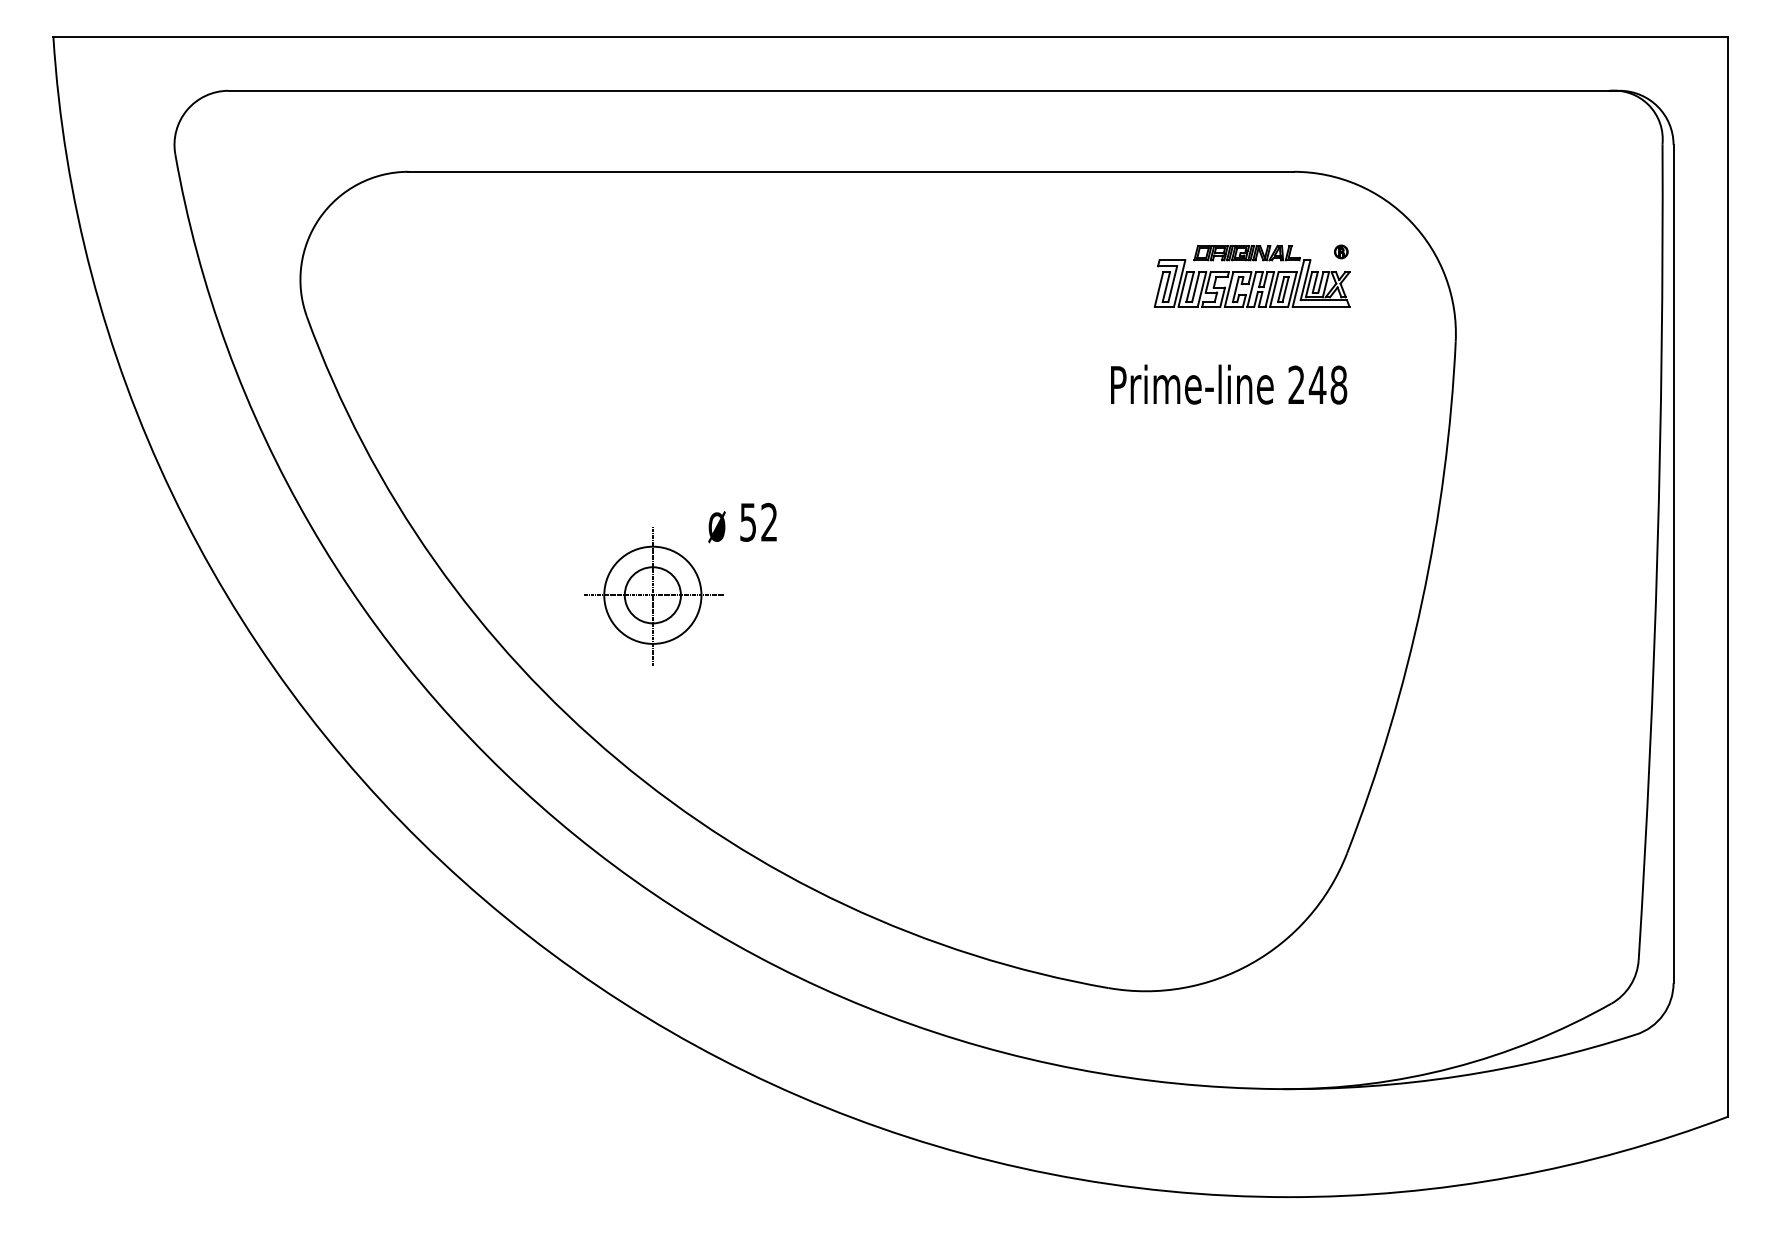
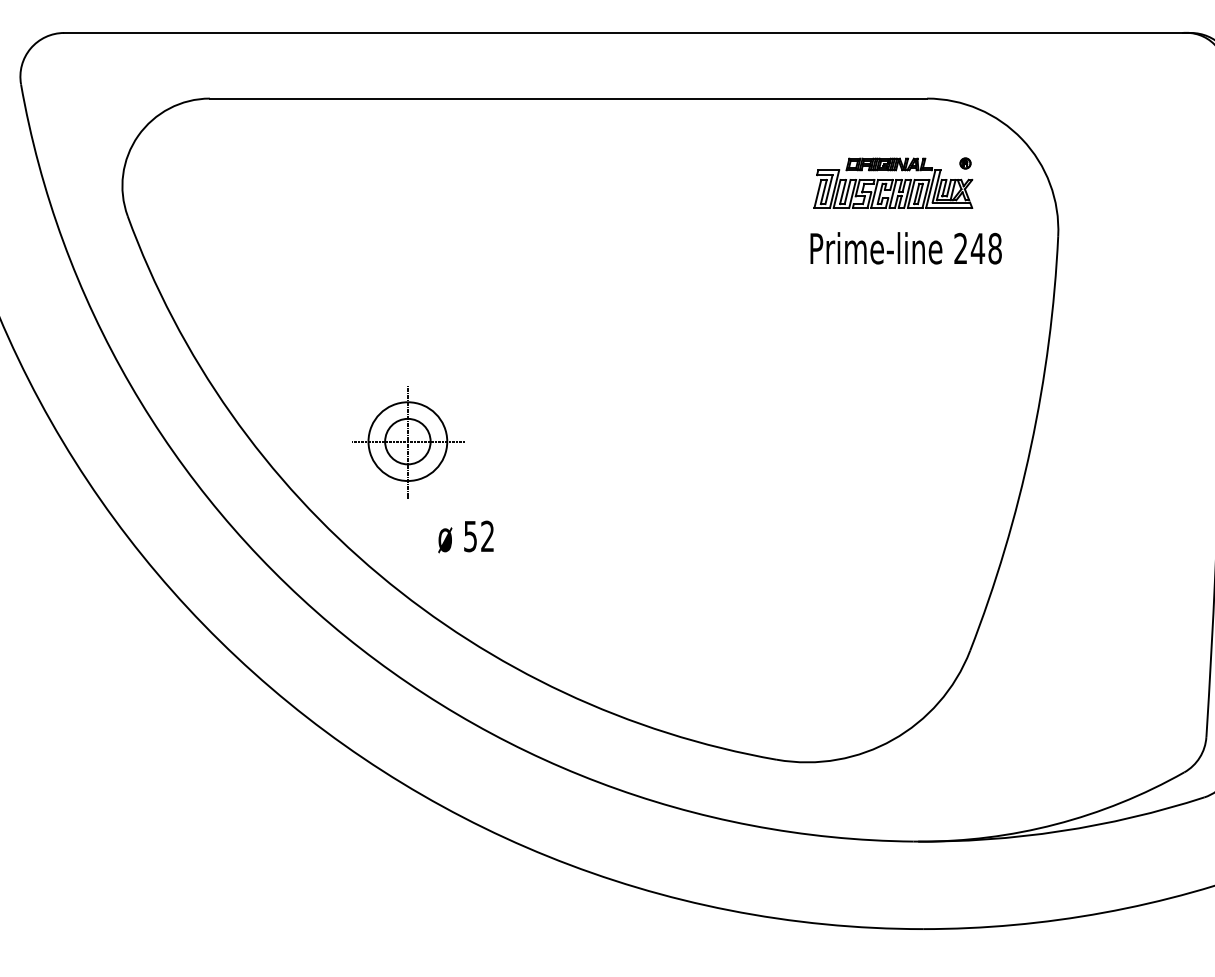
text: (1229, 384) -> (906, 248), moved
text: (742, 522) -> (465, 536), moved

